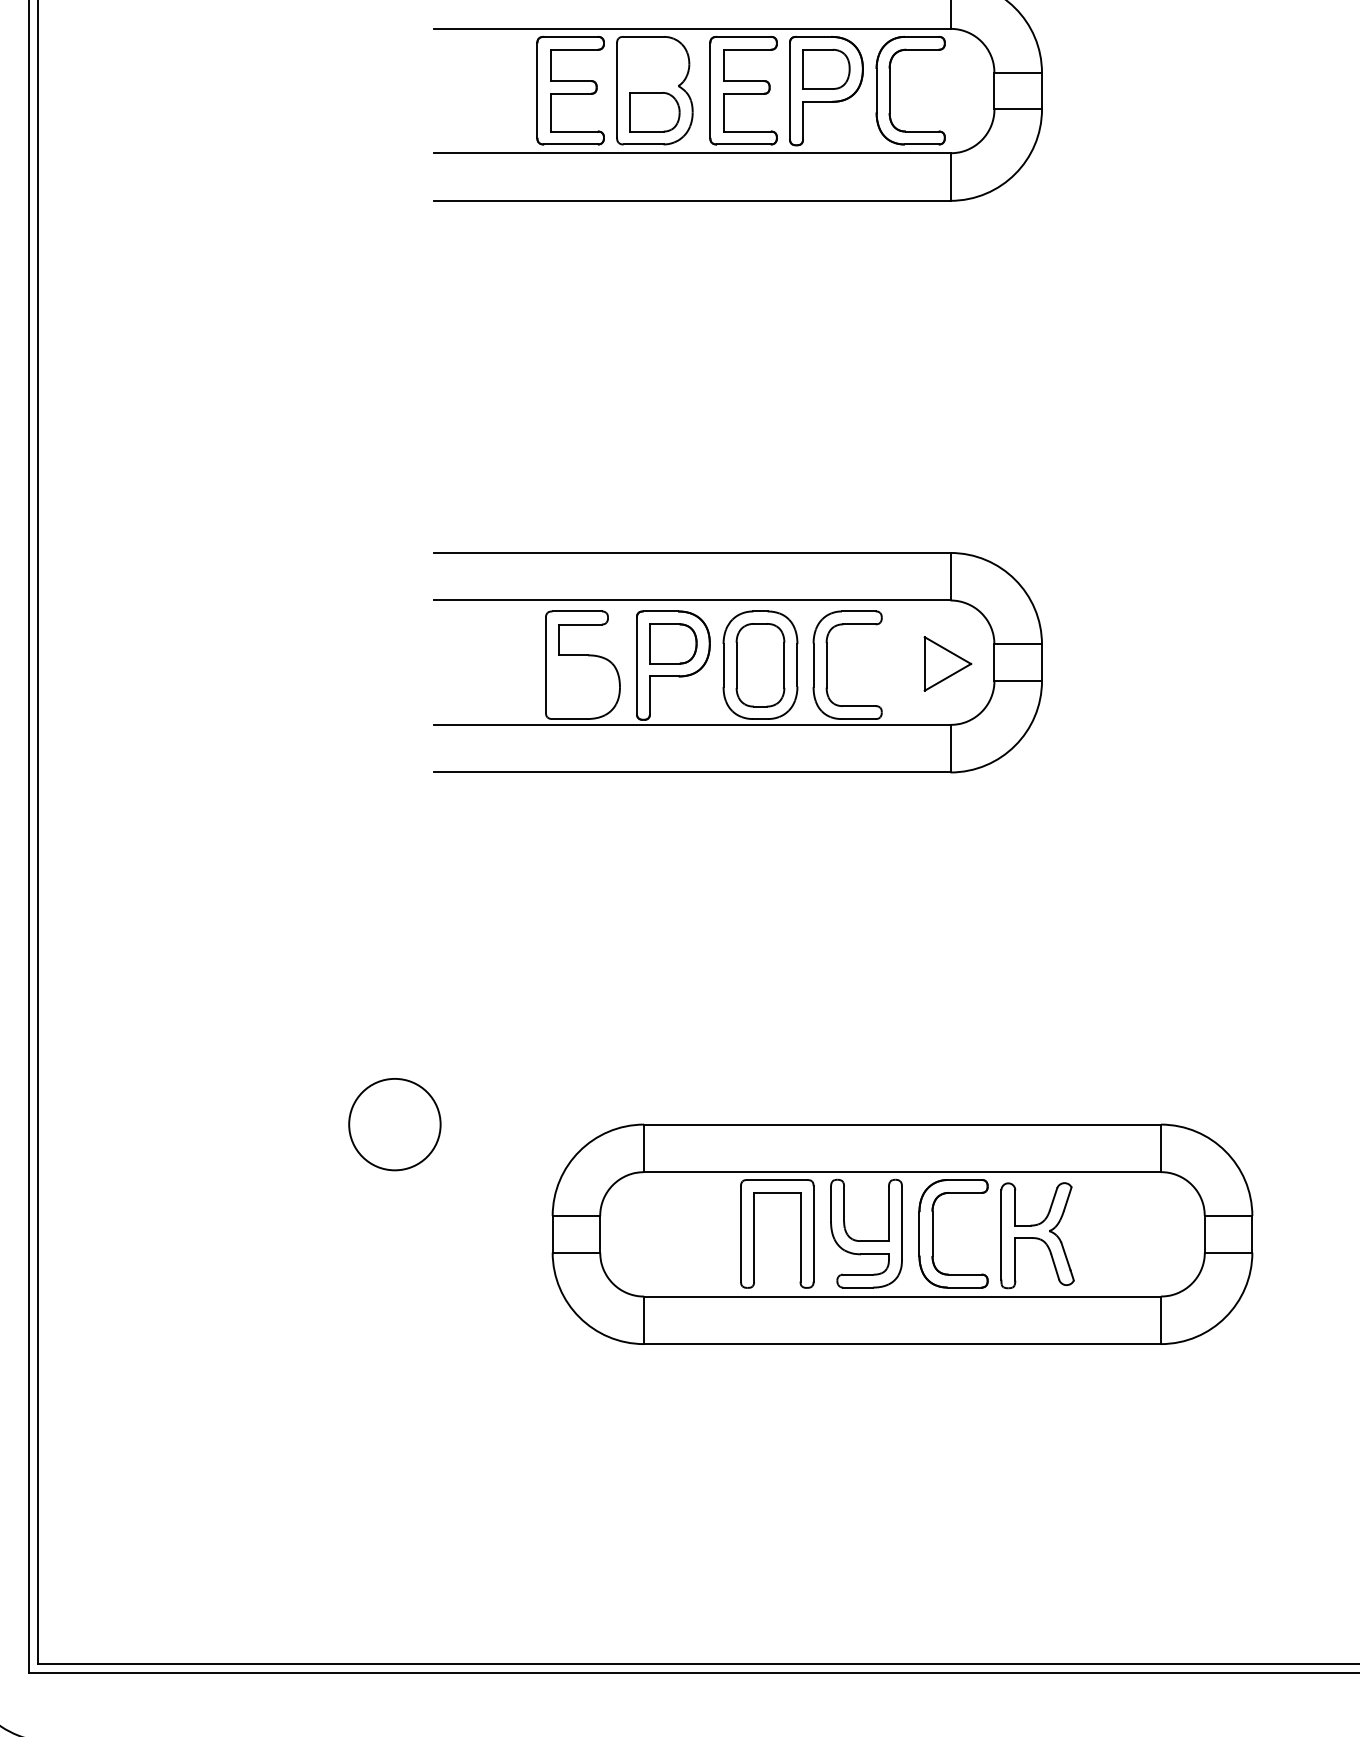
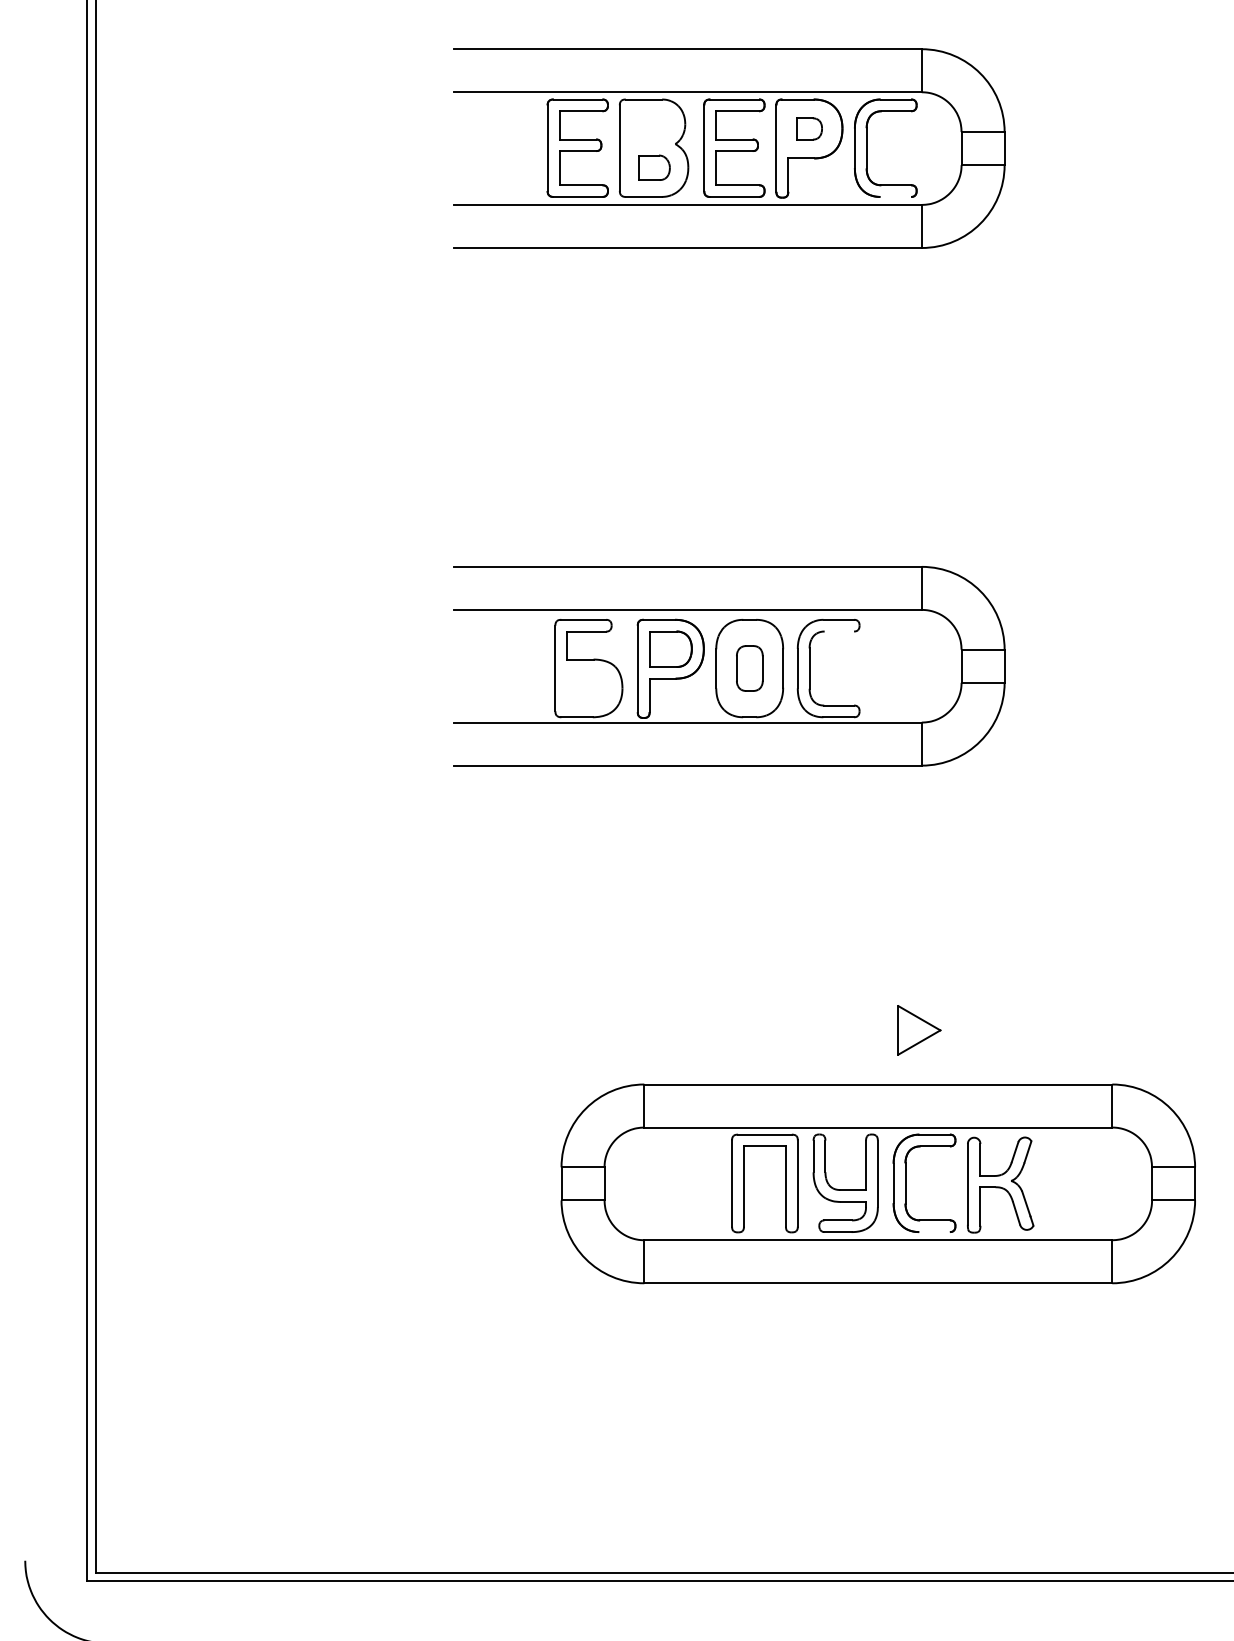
part: (826, 68) -> (809, 128), size x0.6
part: (655, 111) -> (654, 167), size x0.7
line: (921, 143) -> (895, 196), removed
line: (859, 624) -> (839, 631), removed
part: (947, 664) -> (919, 1030), moved
part: (760, 665) -> (749, 668), size x0.6
circle: (394, 1124) -> (418, 1084), removed
line: (964, 1288) -> (934, 1232), removed

